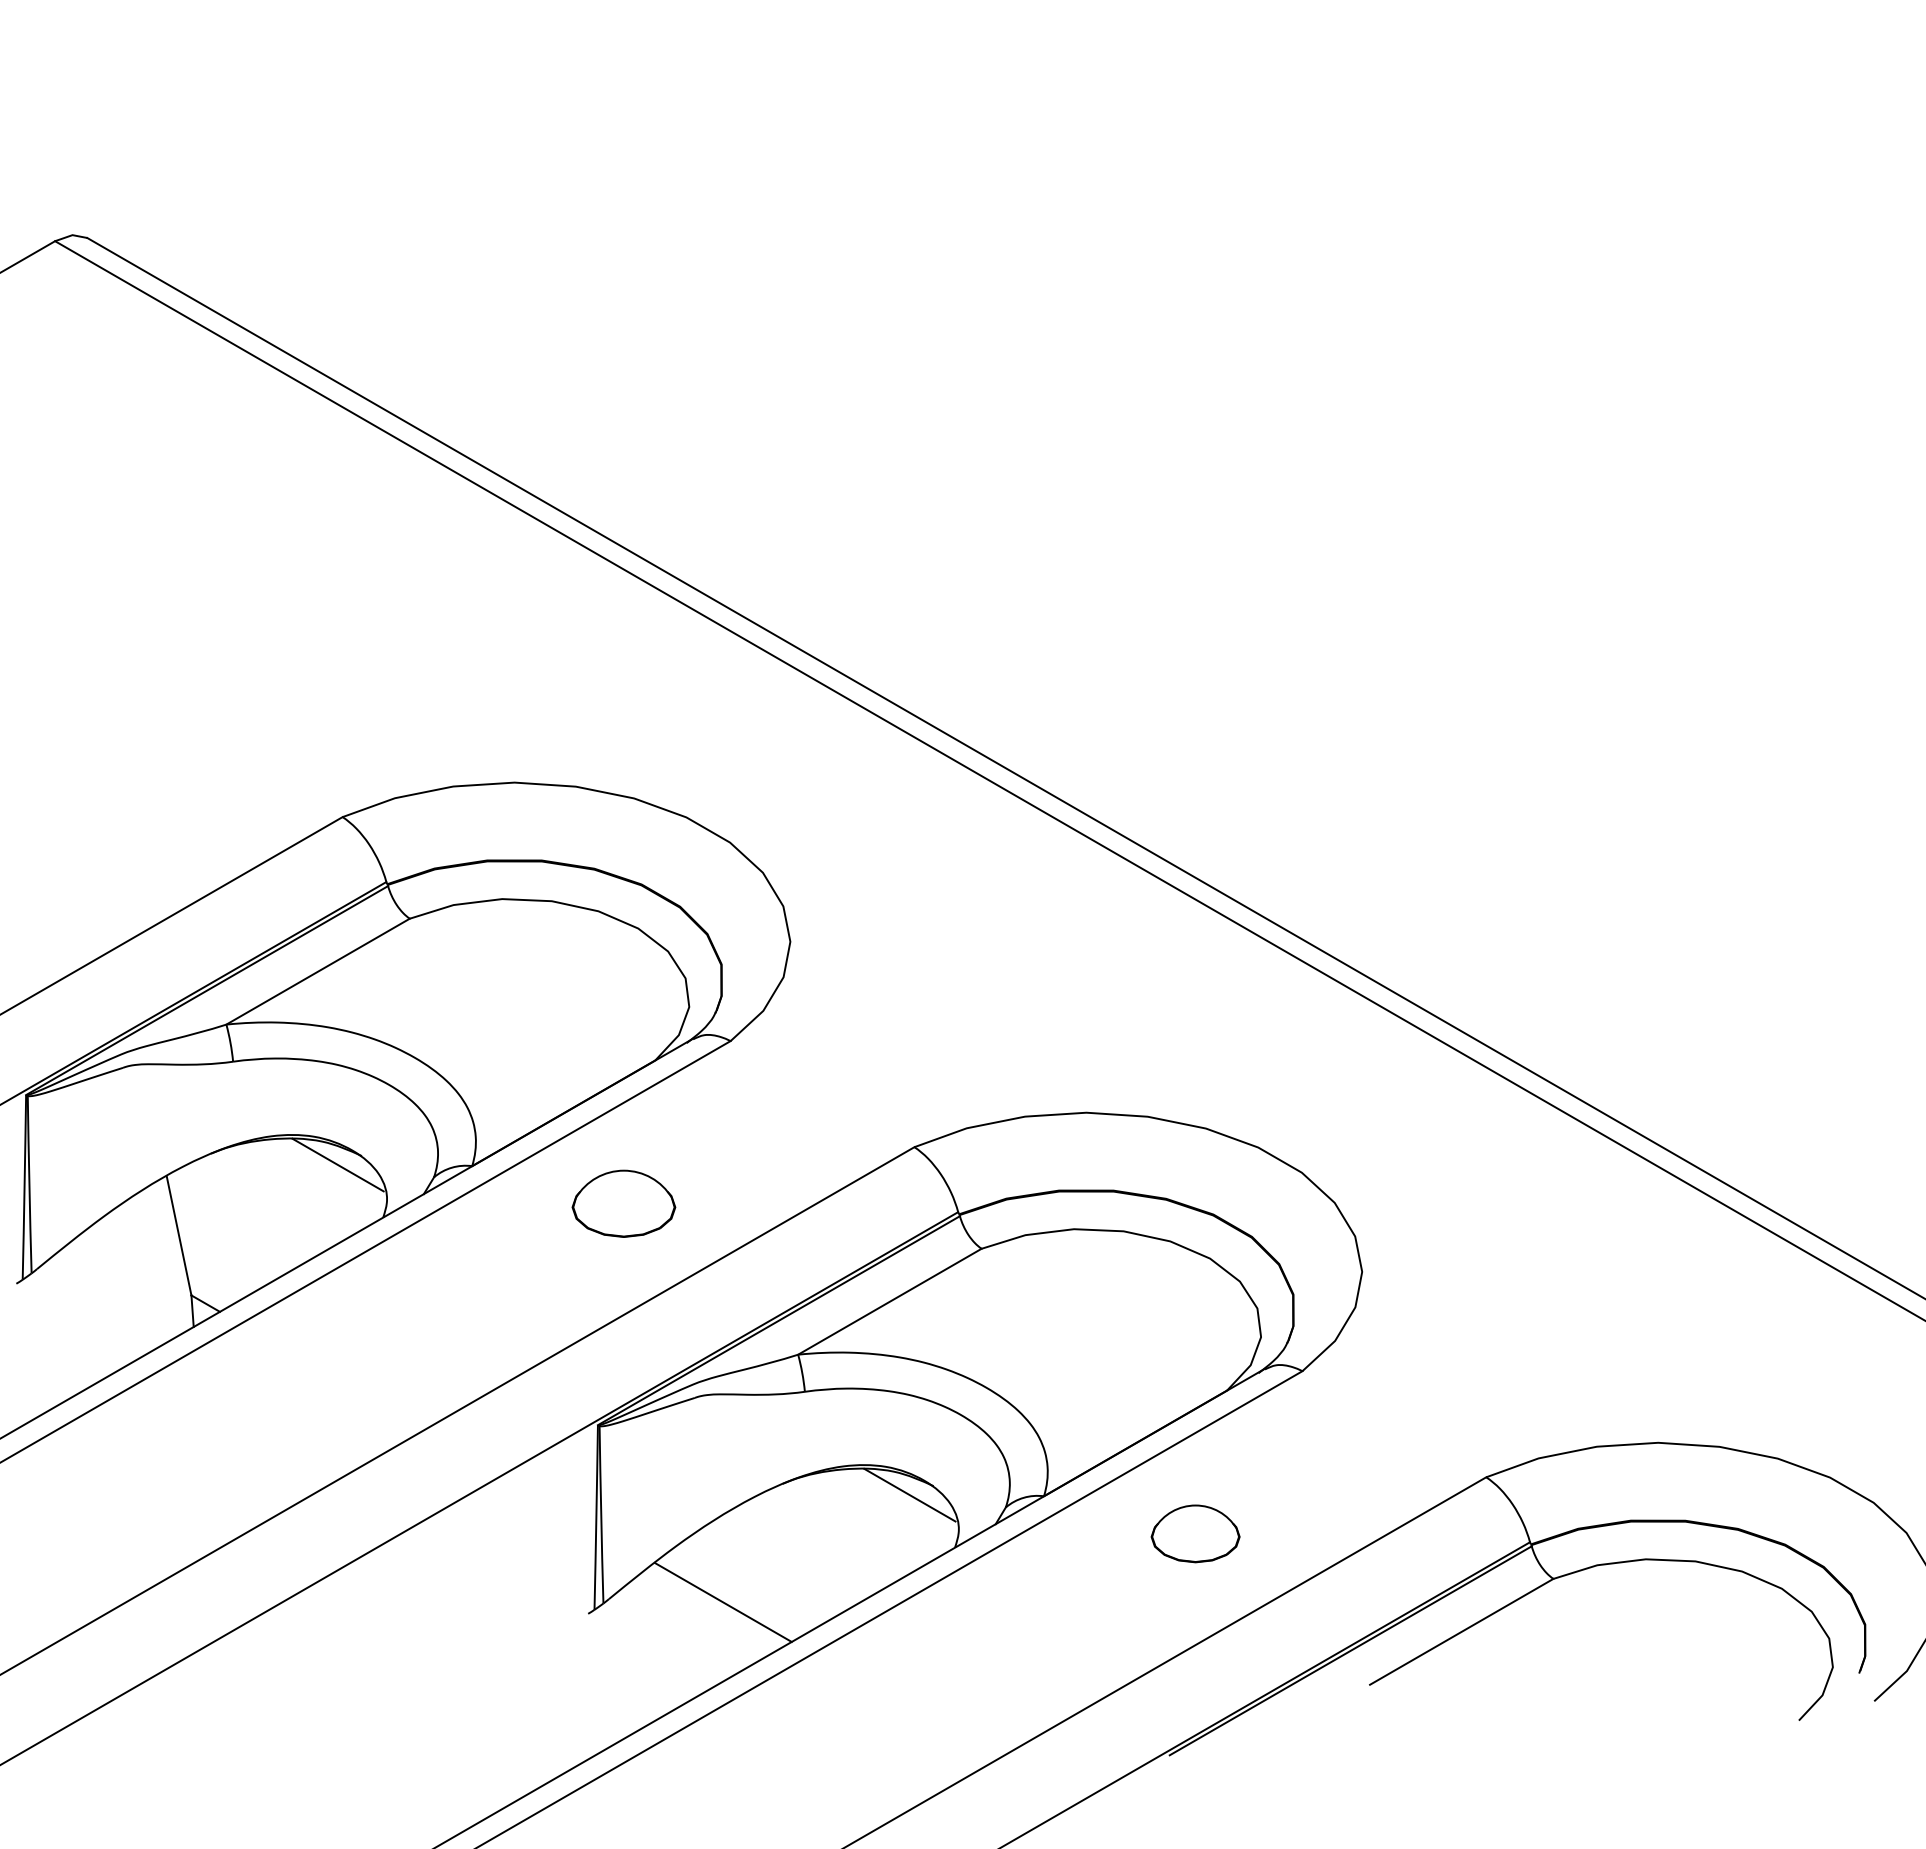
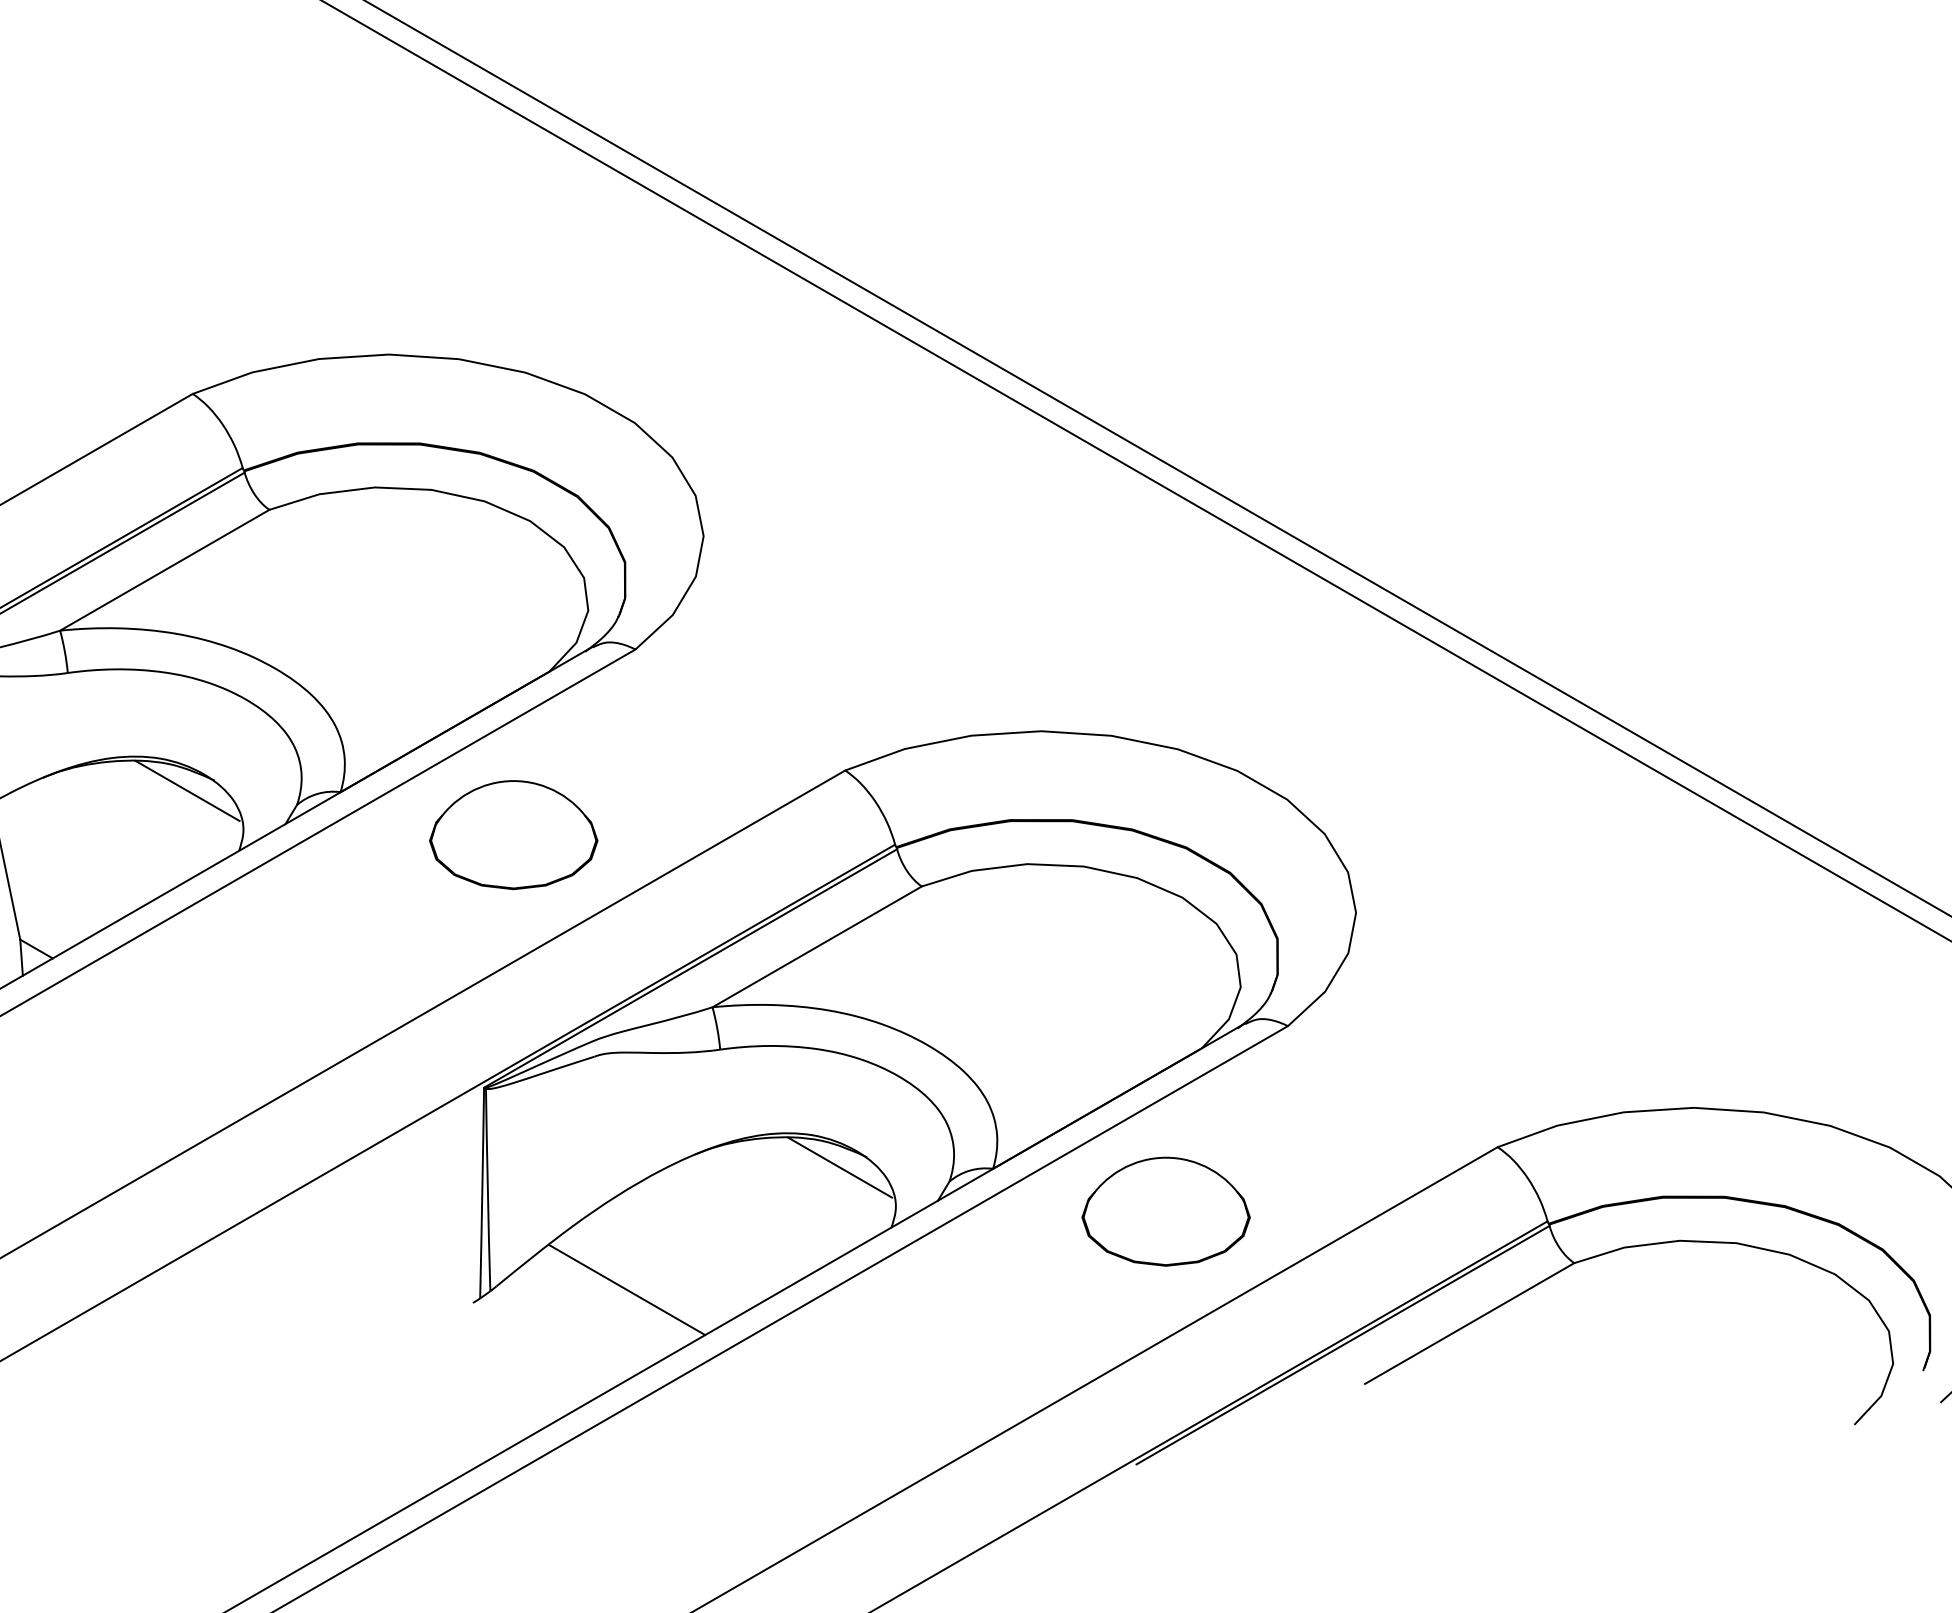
part: (623, 1203) -> (513, 834), size x1.43
part: (1195, 1533) -> (1165, 1211), size x1.67

